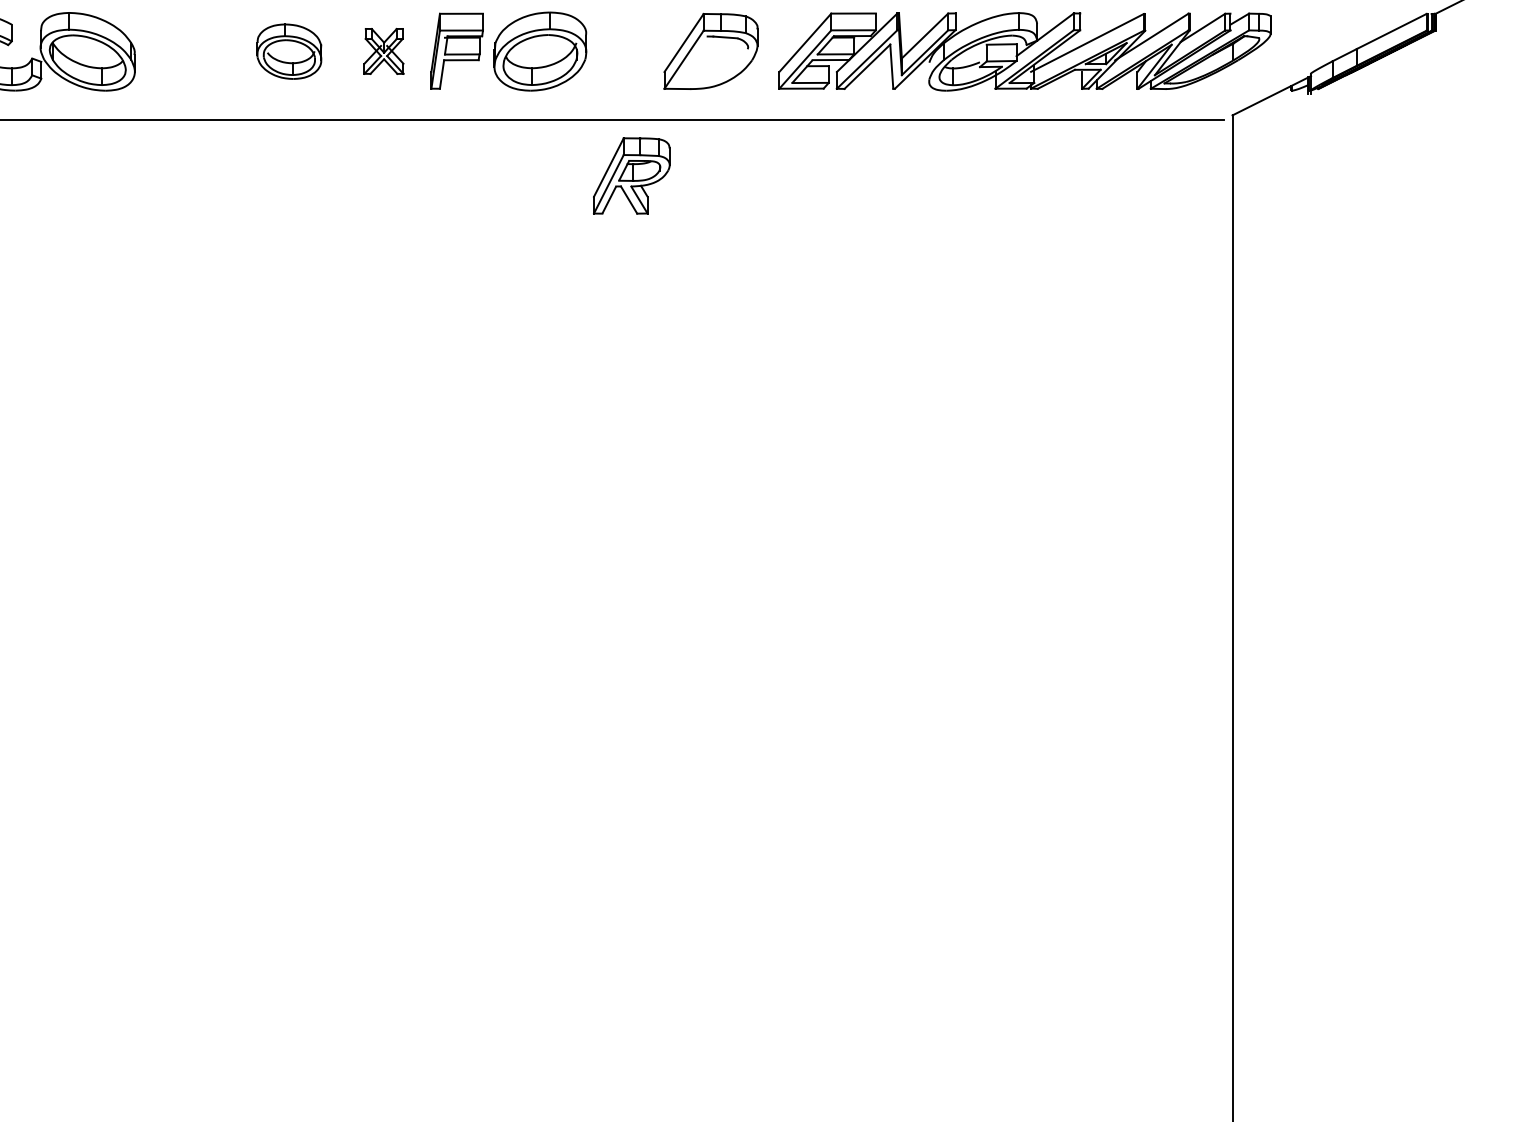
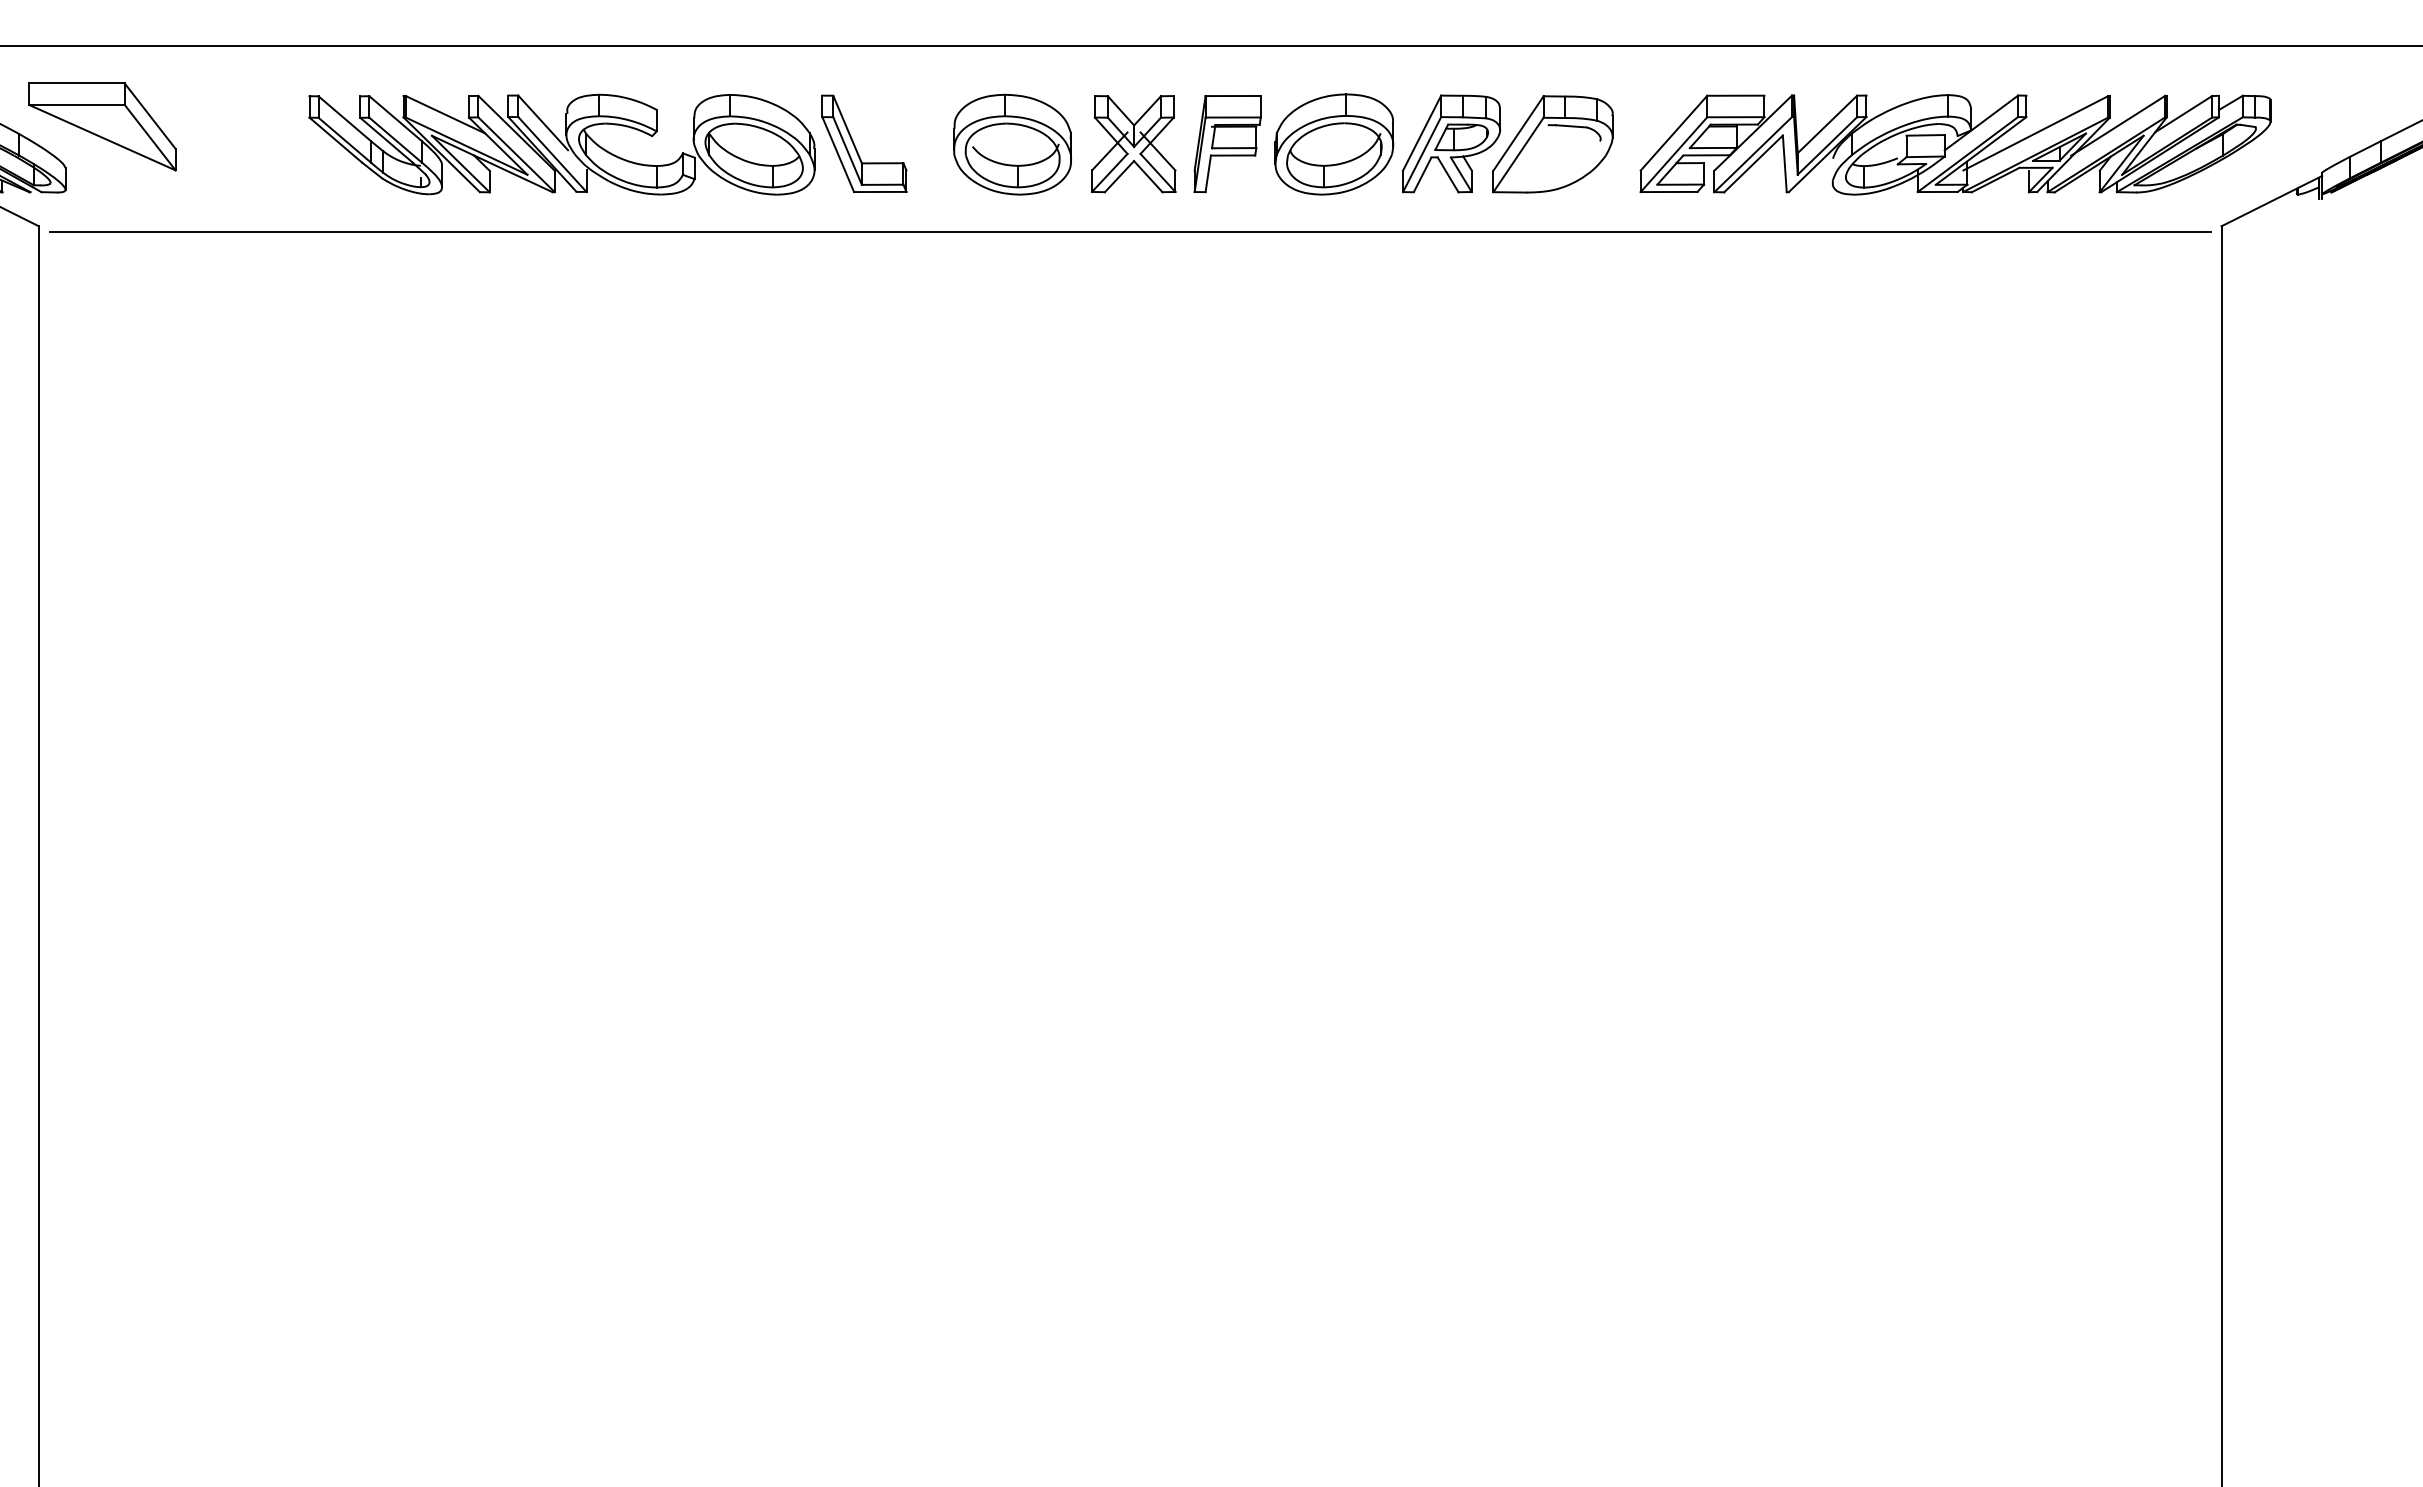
part: (289, 51) -> (1012, 144), size x1.43
part: (383, 51) -> (1133, 144), size x1.67
part: (167, 53) -> (856, 147), added
part: (631, 175) -> (1451, 143), moved

